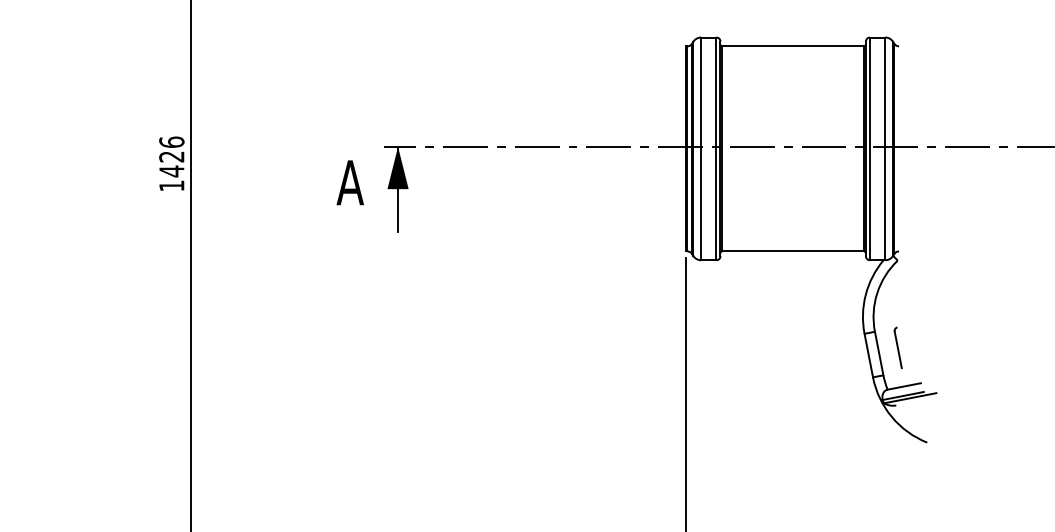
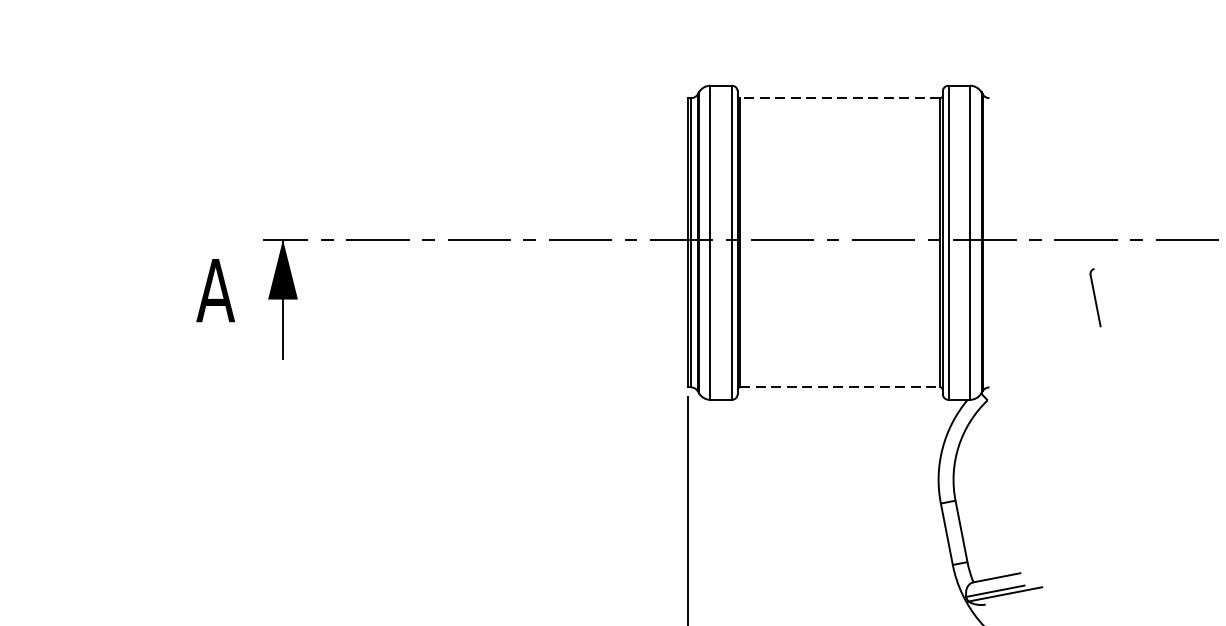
line: (793, 46) -> (840, 98), solid -> dashed
line: (793, 251) -> (840, 387), solid -> dashed
part: (897, 347) -> (1094, 297), moved

